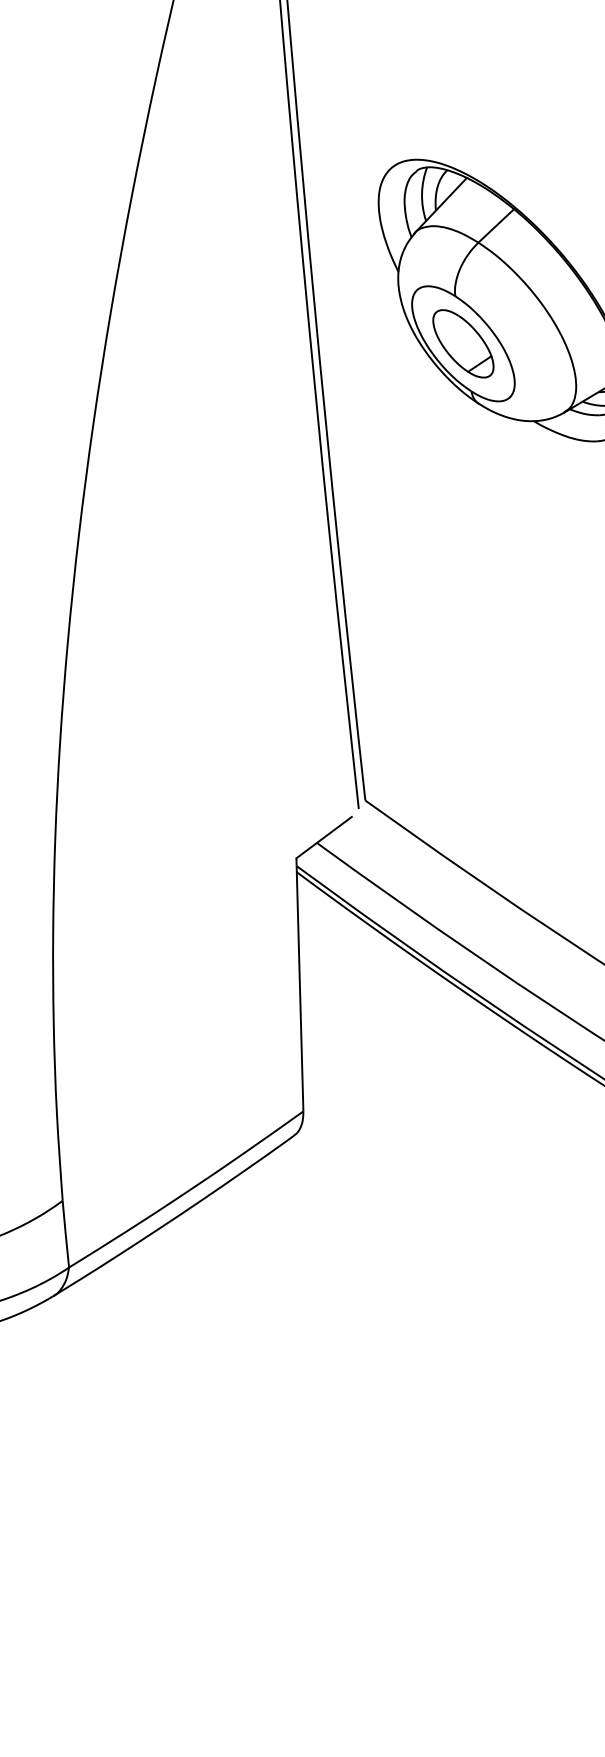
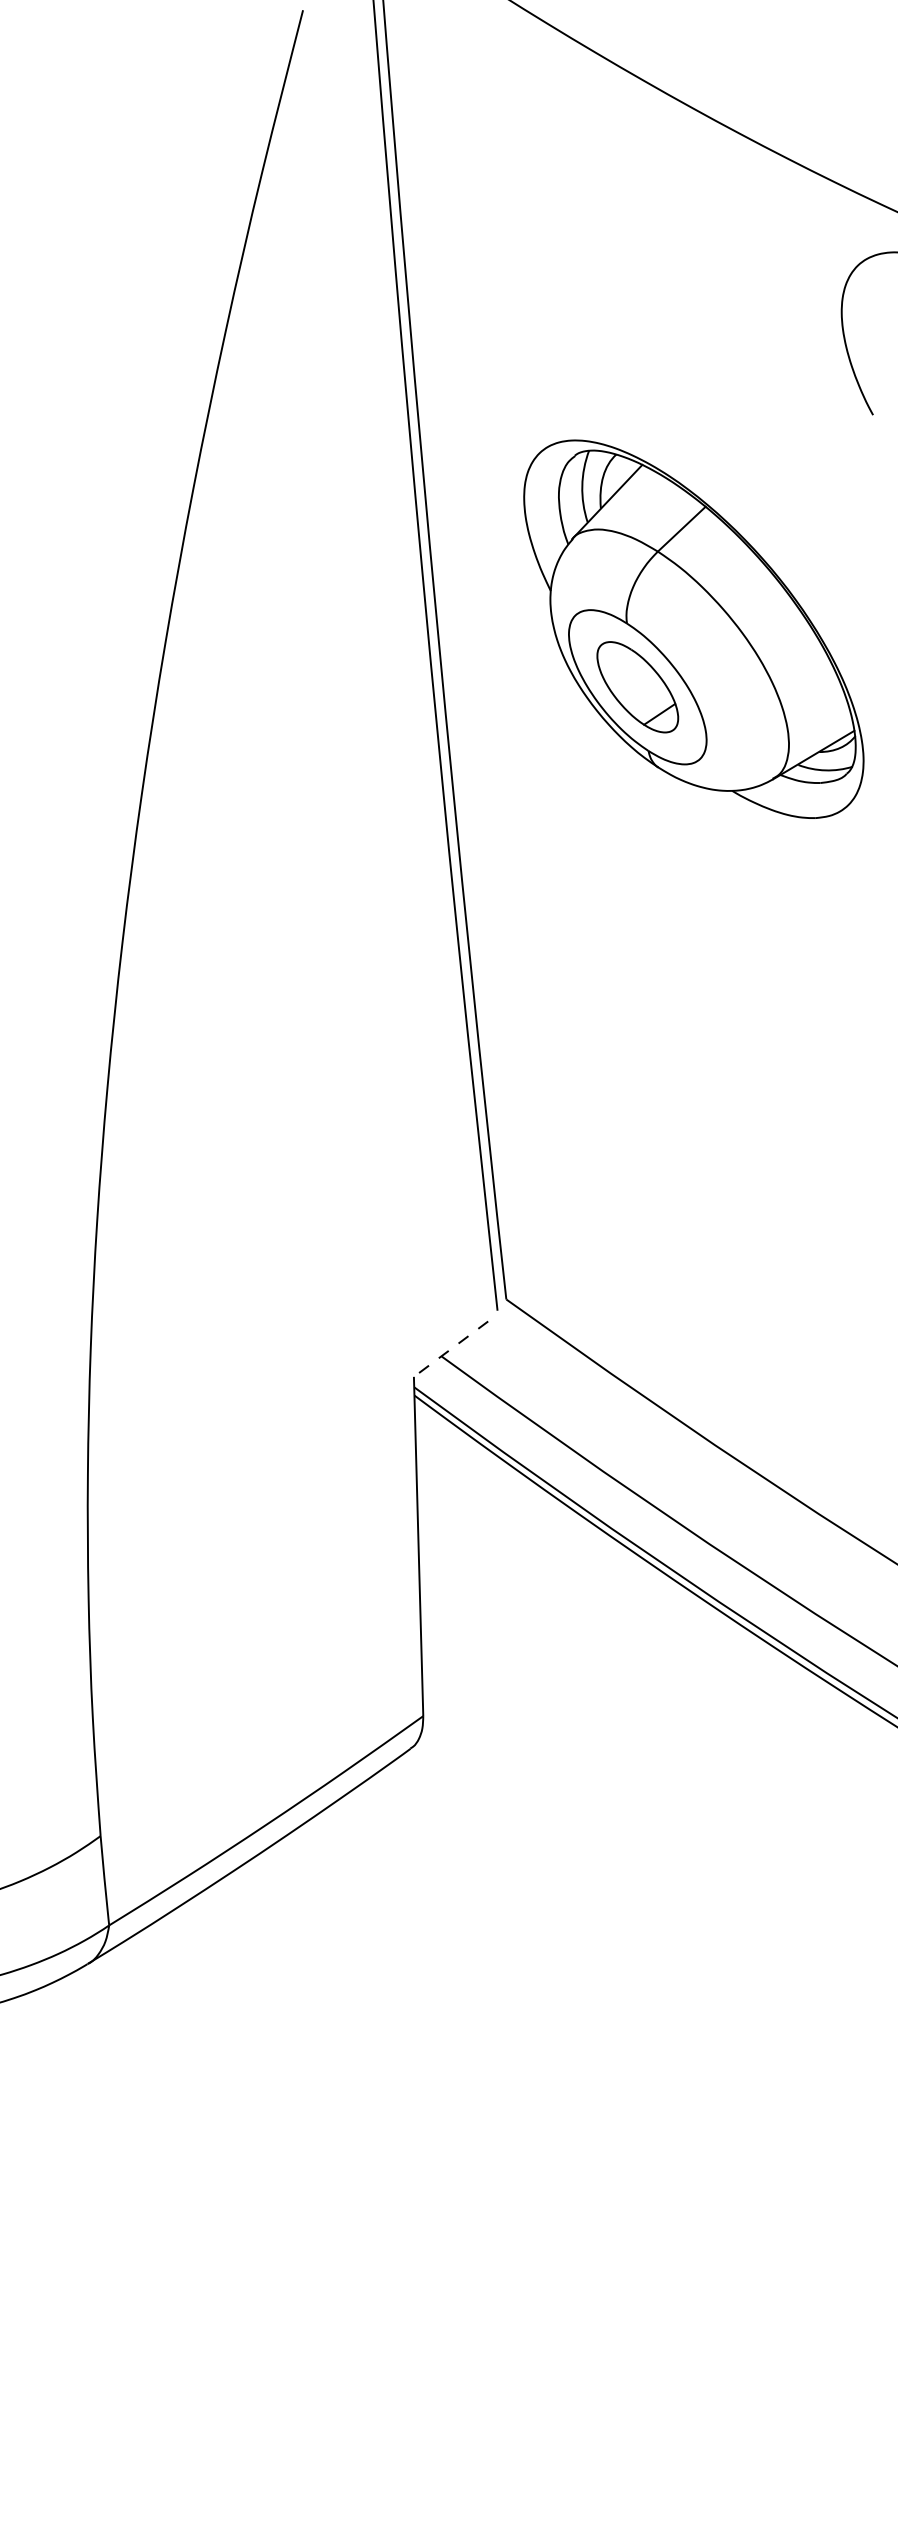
line: (323, 837) -> (450, 1349), solid -> dashed

